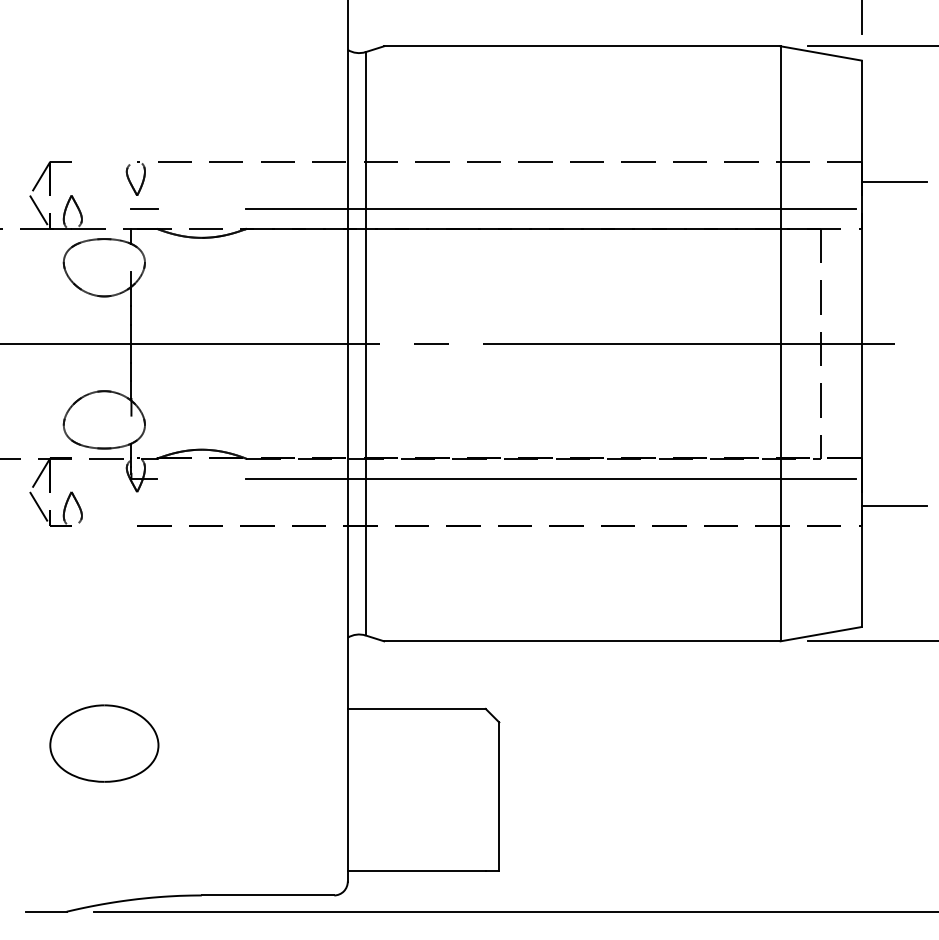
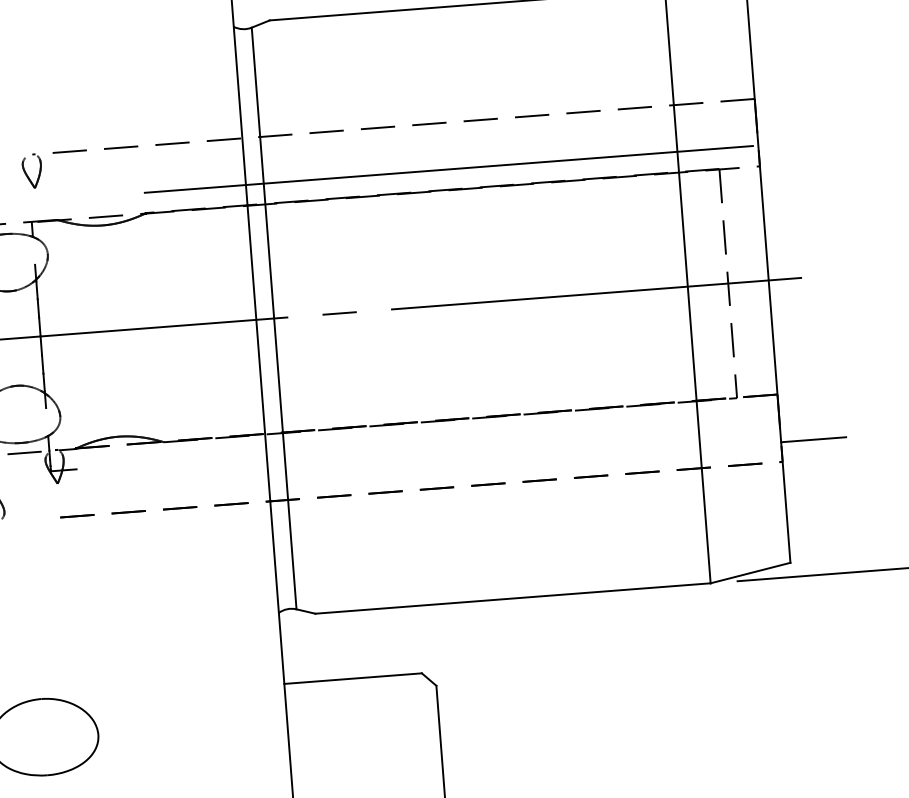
line: (893, 181) -> (787, 116), removed
line: (144, 208) -> (43, 200), removed
line: (550, 479) -> (468, 439), removed

